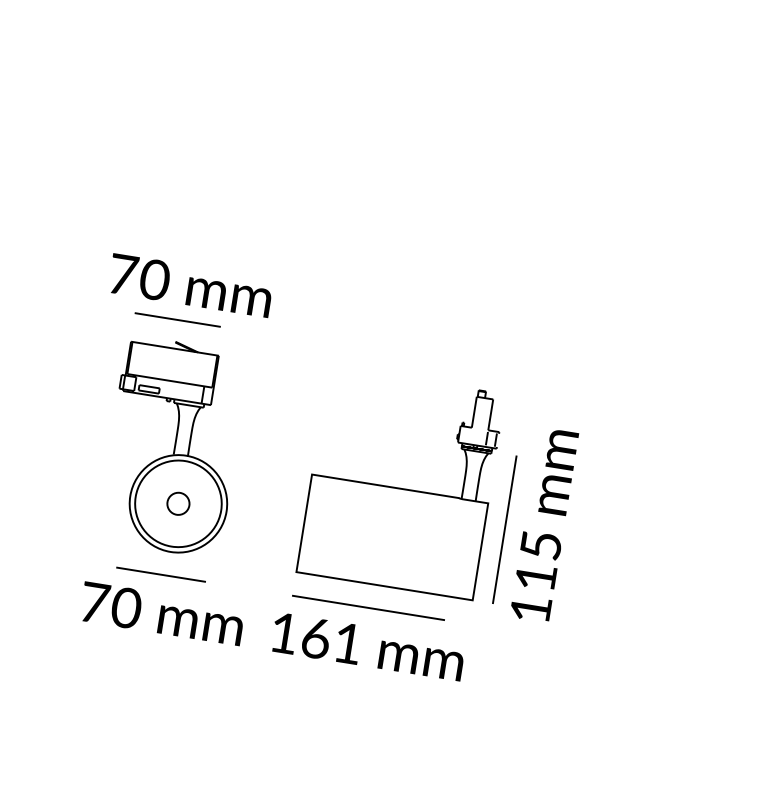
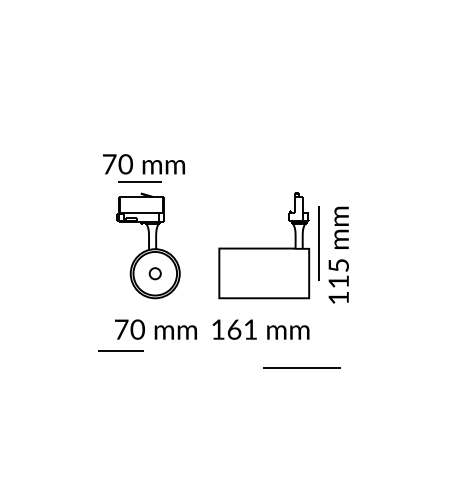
line: (502, 529) -> (318, 243), moved
line: (159, 572) -> (120, 350), moved
line: (367, 606) -> (301, 367), moved

